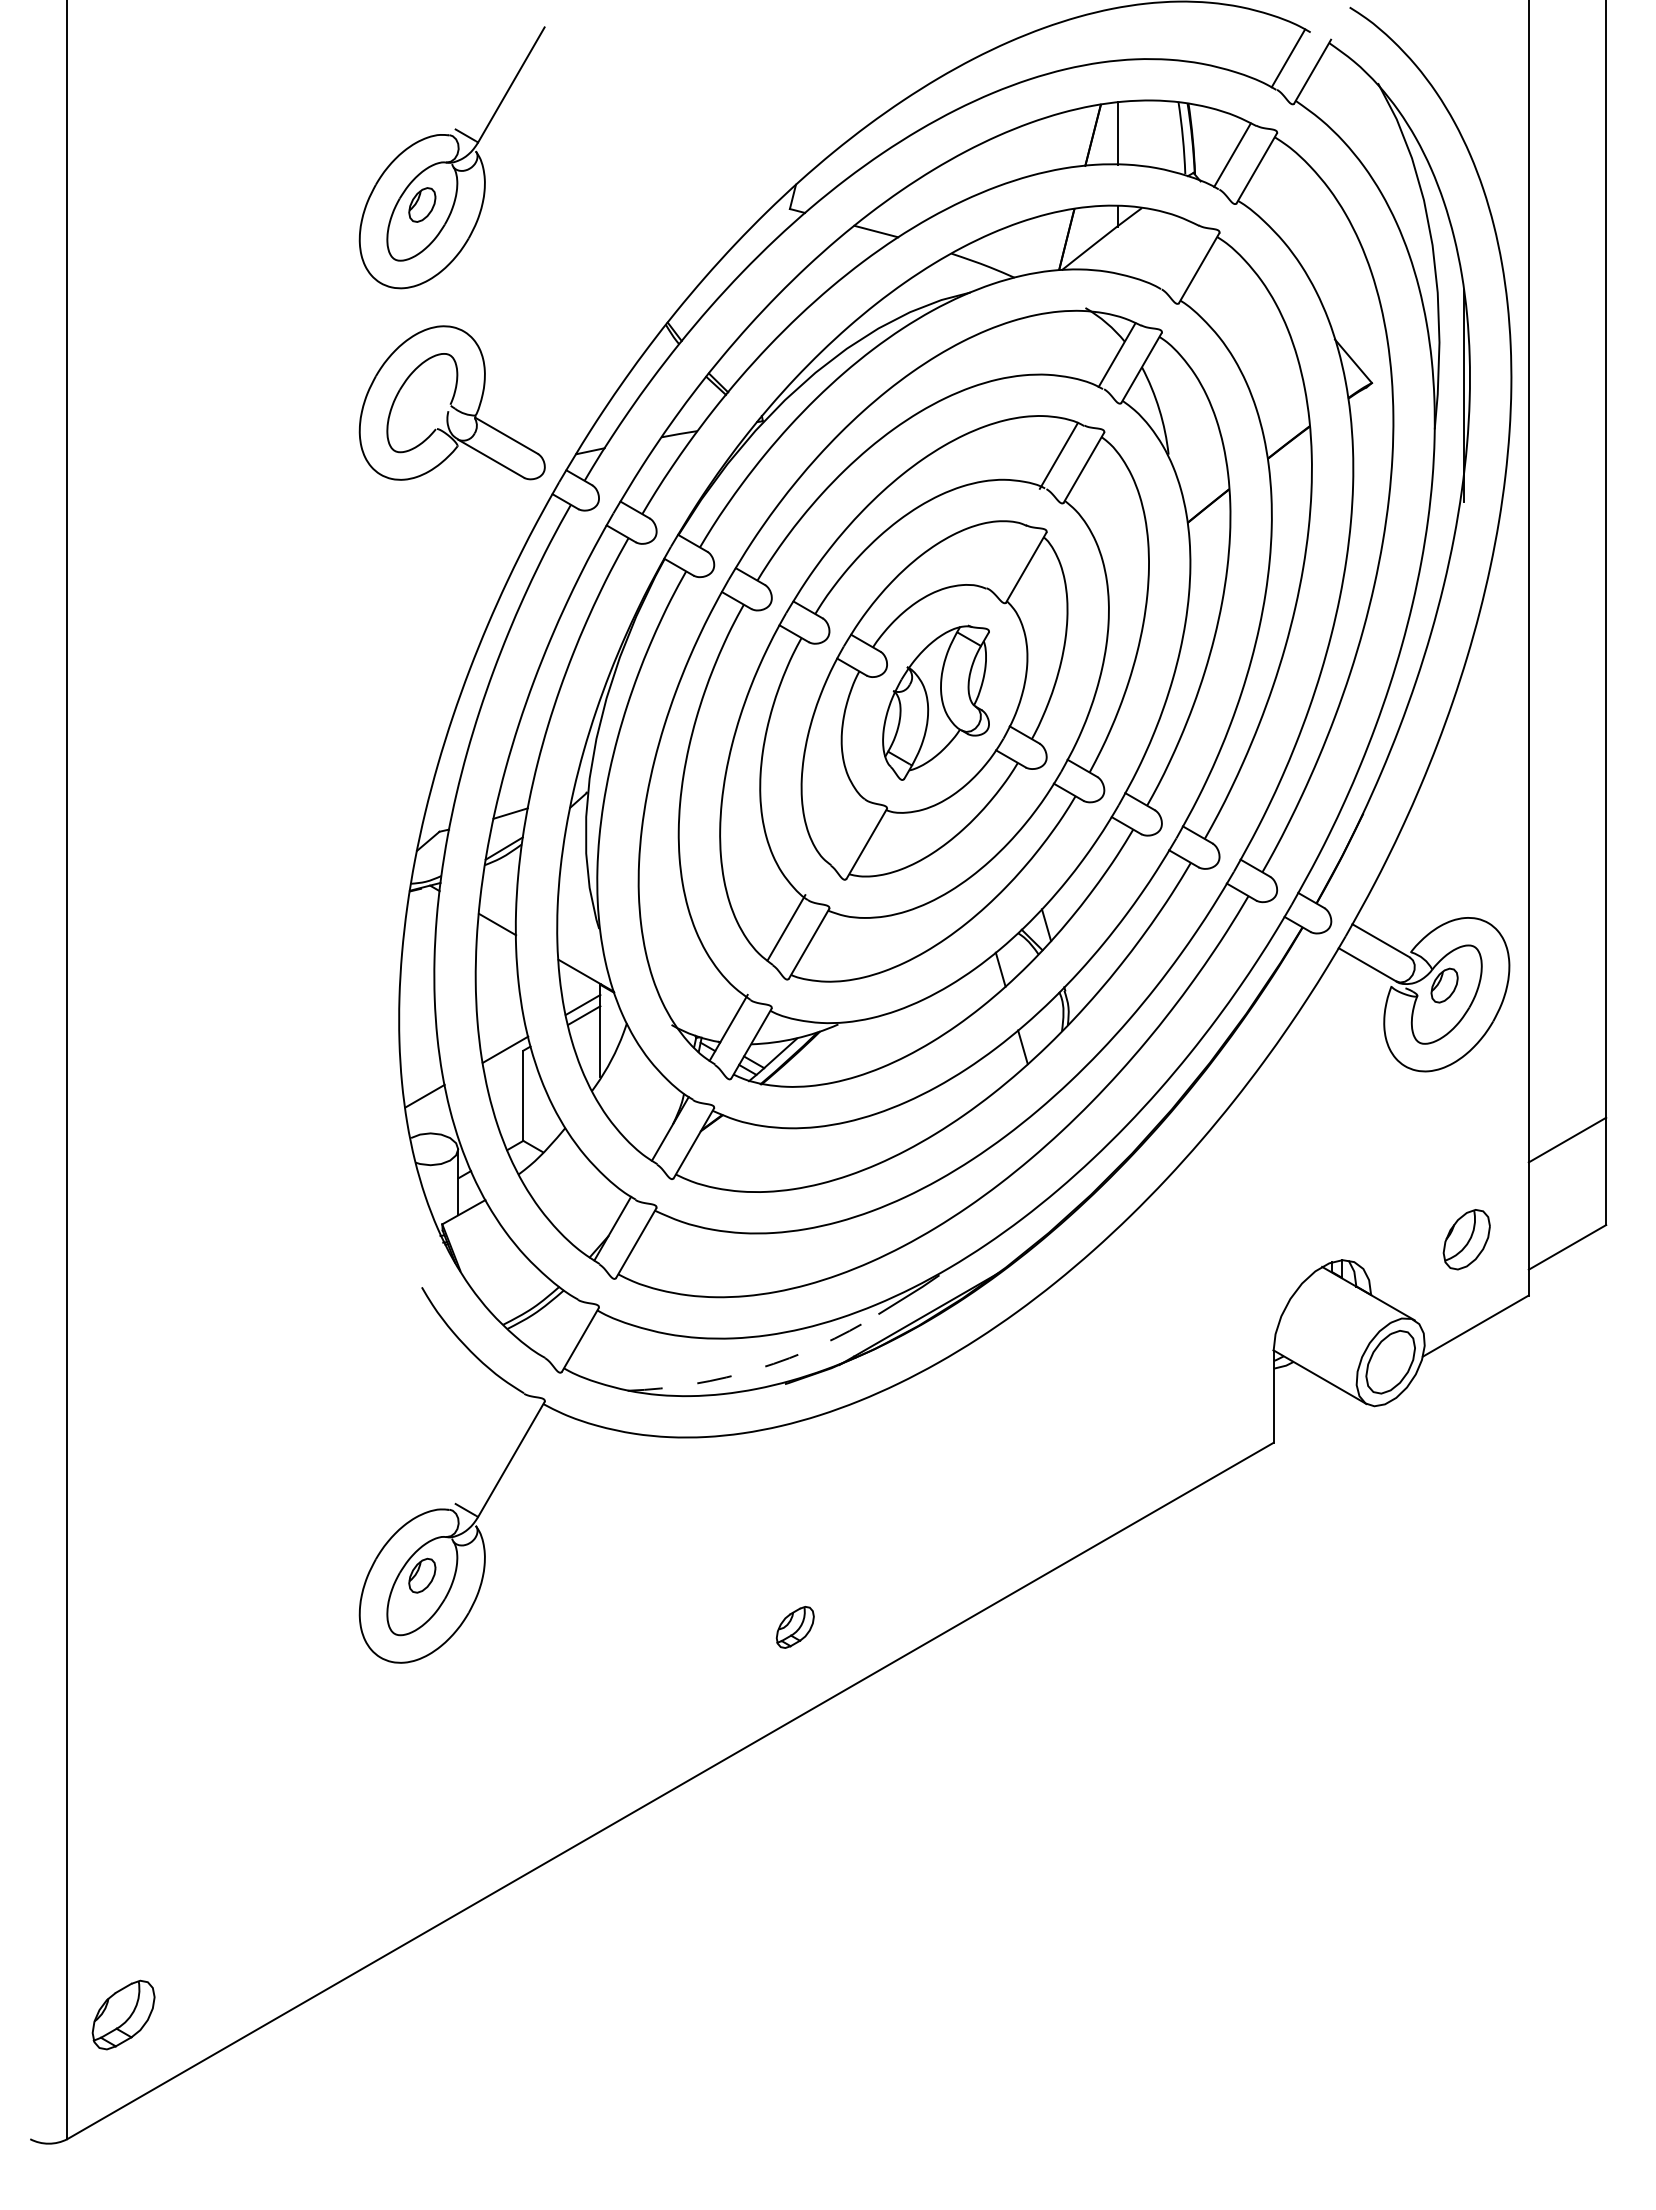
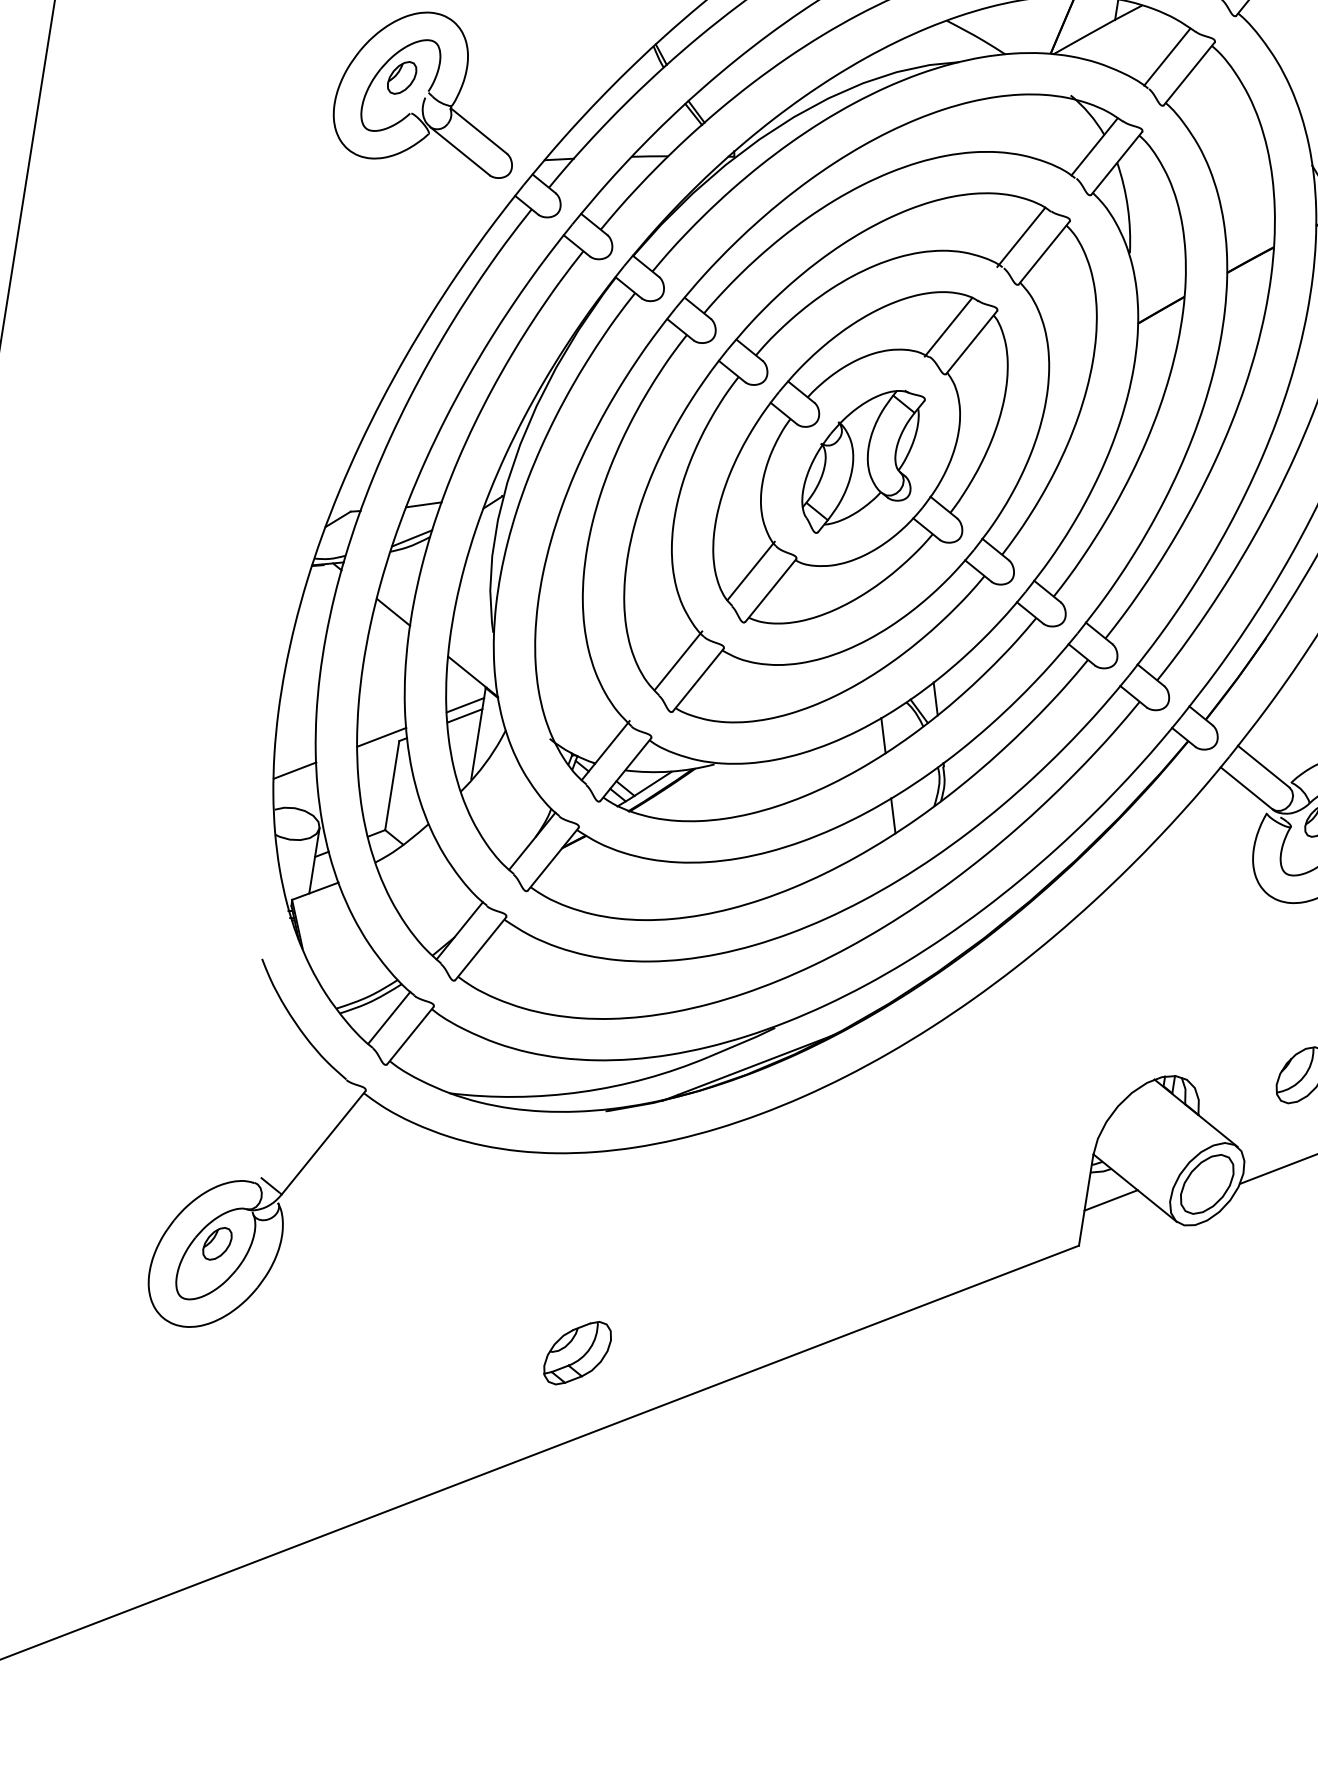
line: (1174, 254) -> (1167, 56), added
part: (422, 395) -> (402, 78), added
line: (1000, 555) -> (948, 326), added
line: (844, 827) -> (751, 570), added
line: (556, 1325) -> (389, 1017), added
arc: (758, 1368) -> (581, 1091), dashed -> solid
line: (1297, 1392) -> (1110, 1199), added
part: (795, 1627) -> (577, 1353), size x1.67

